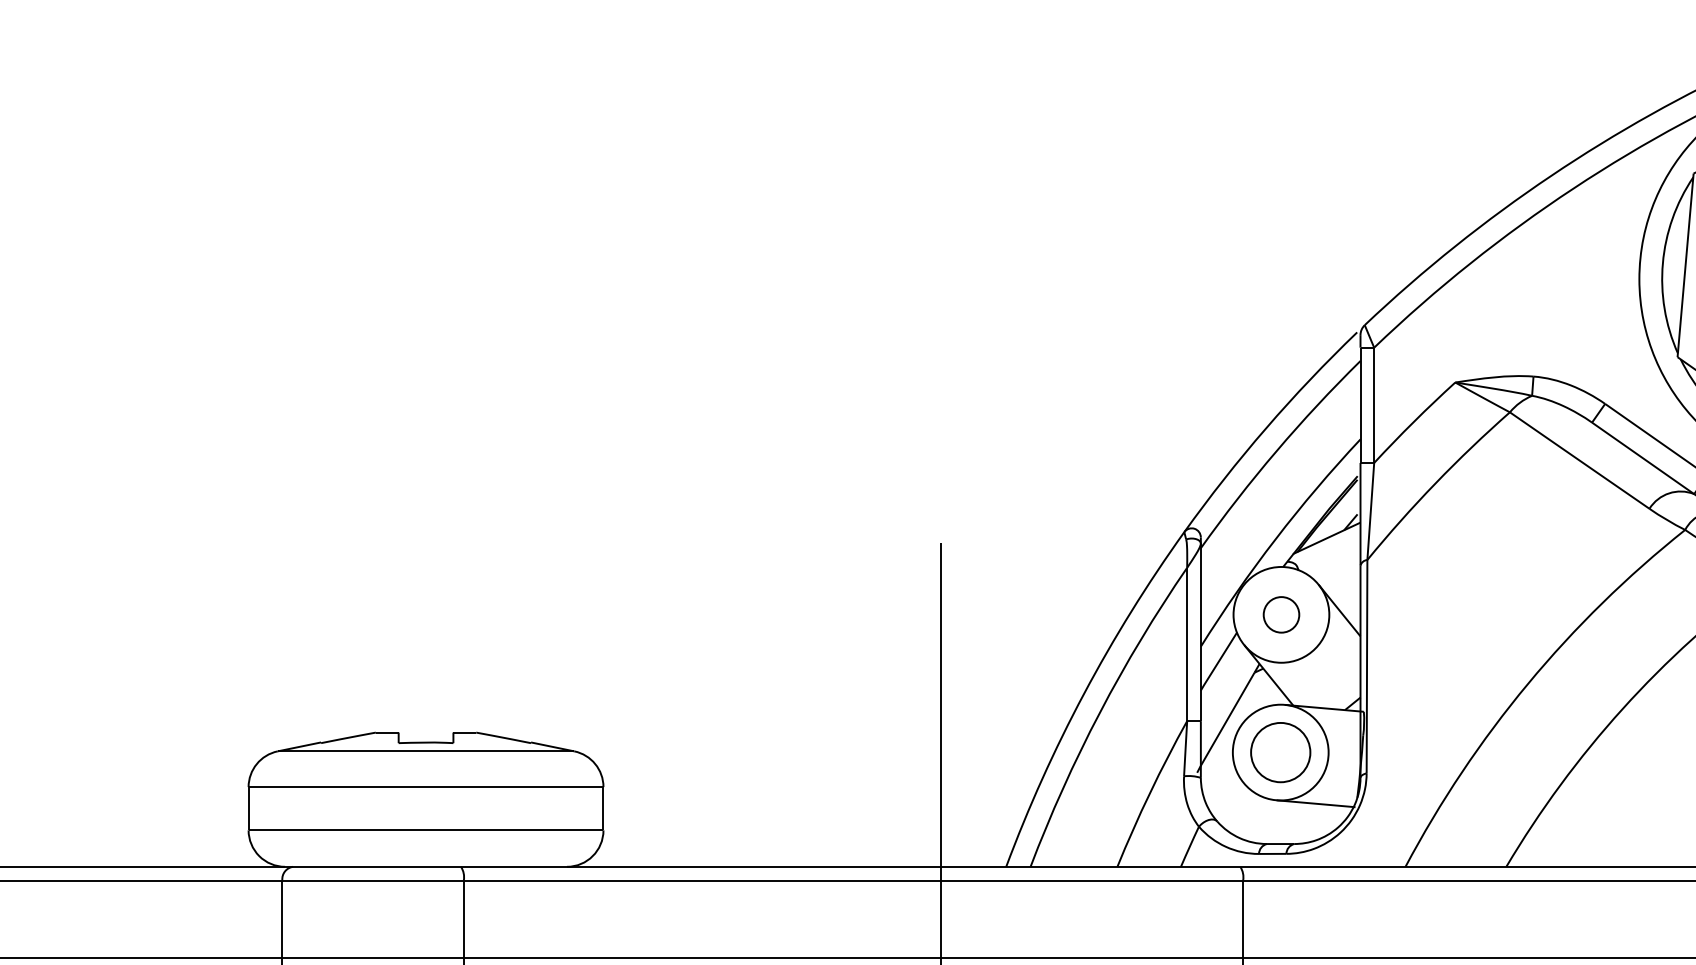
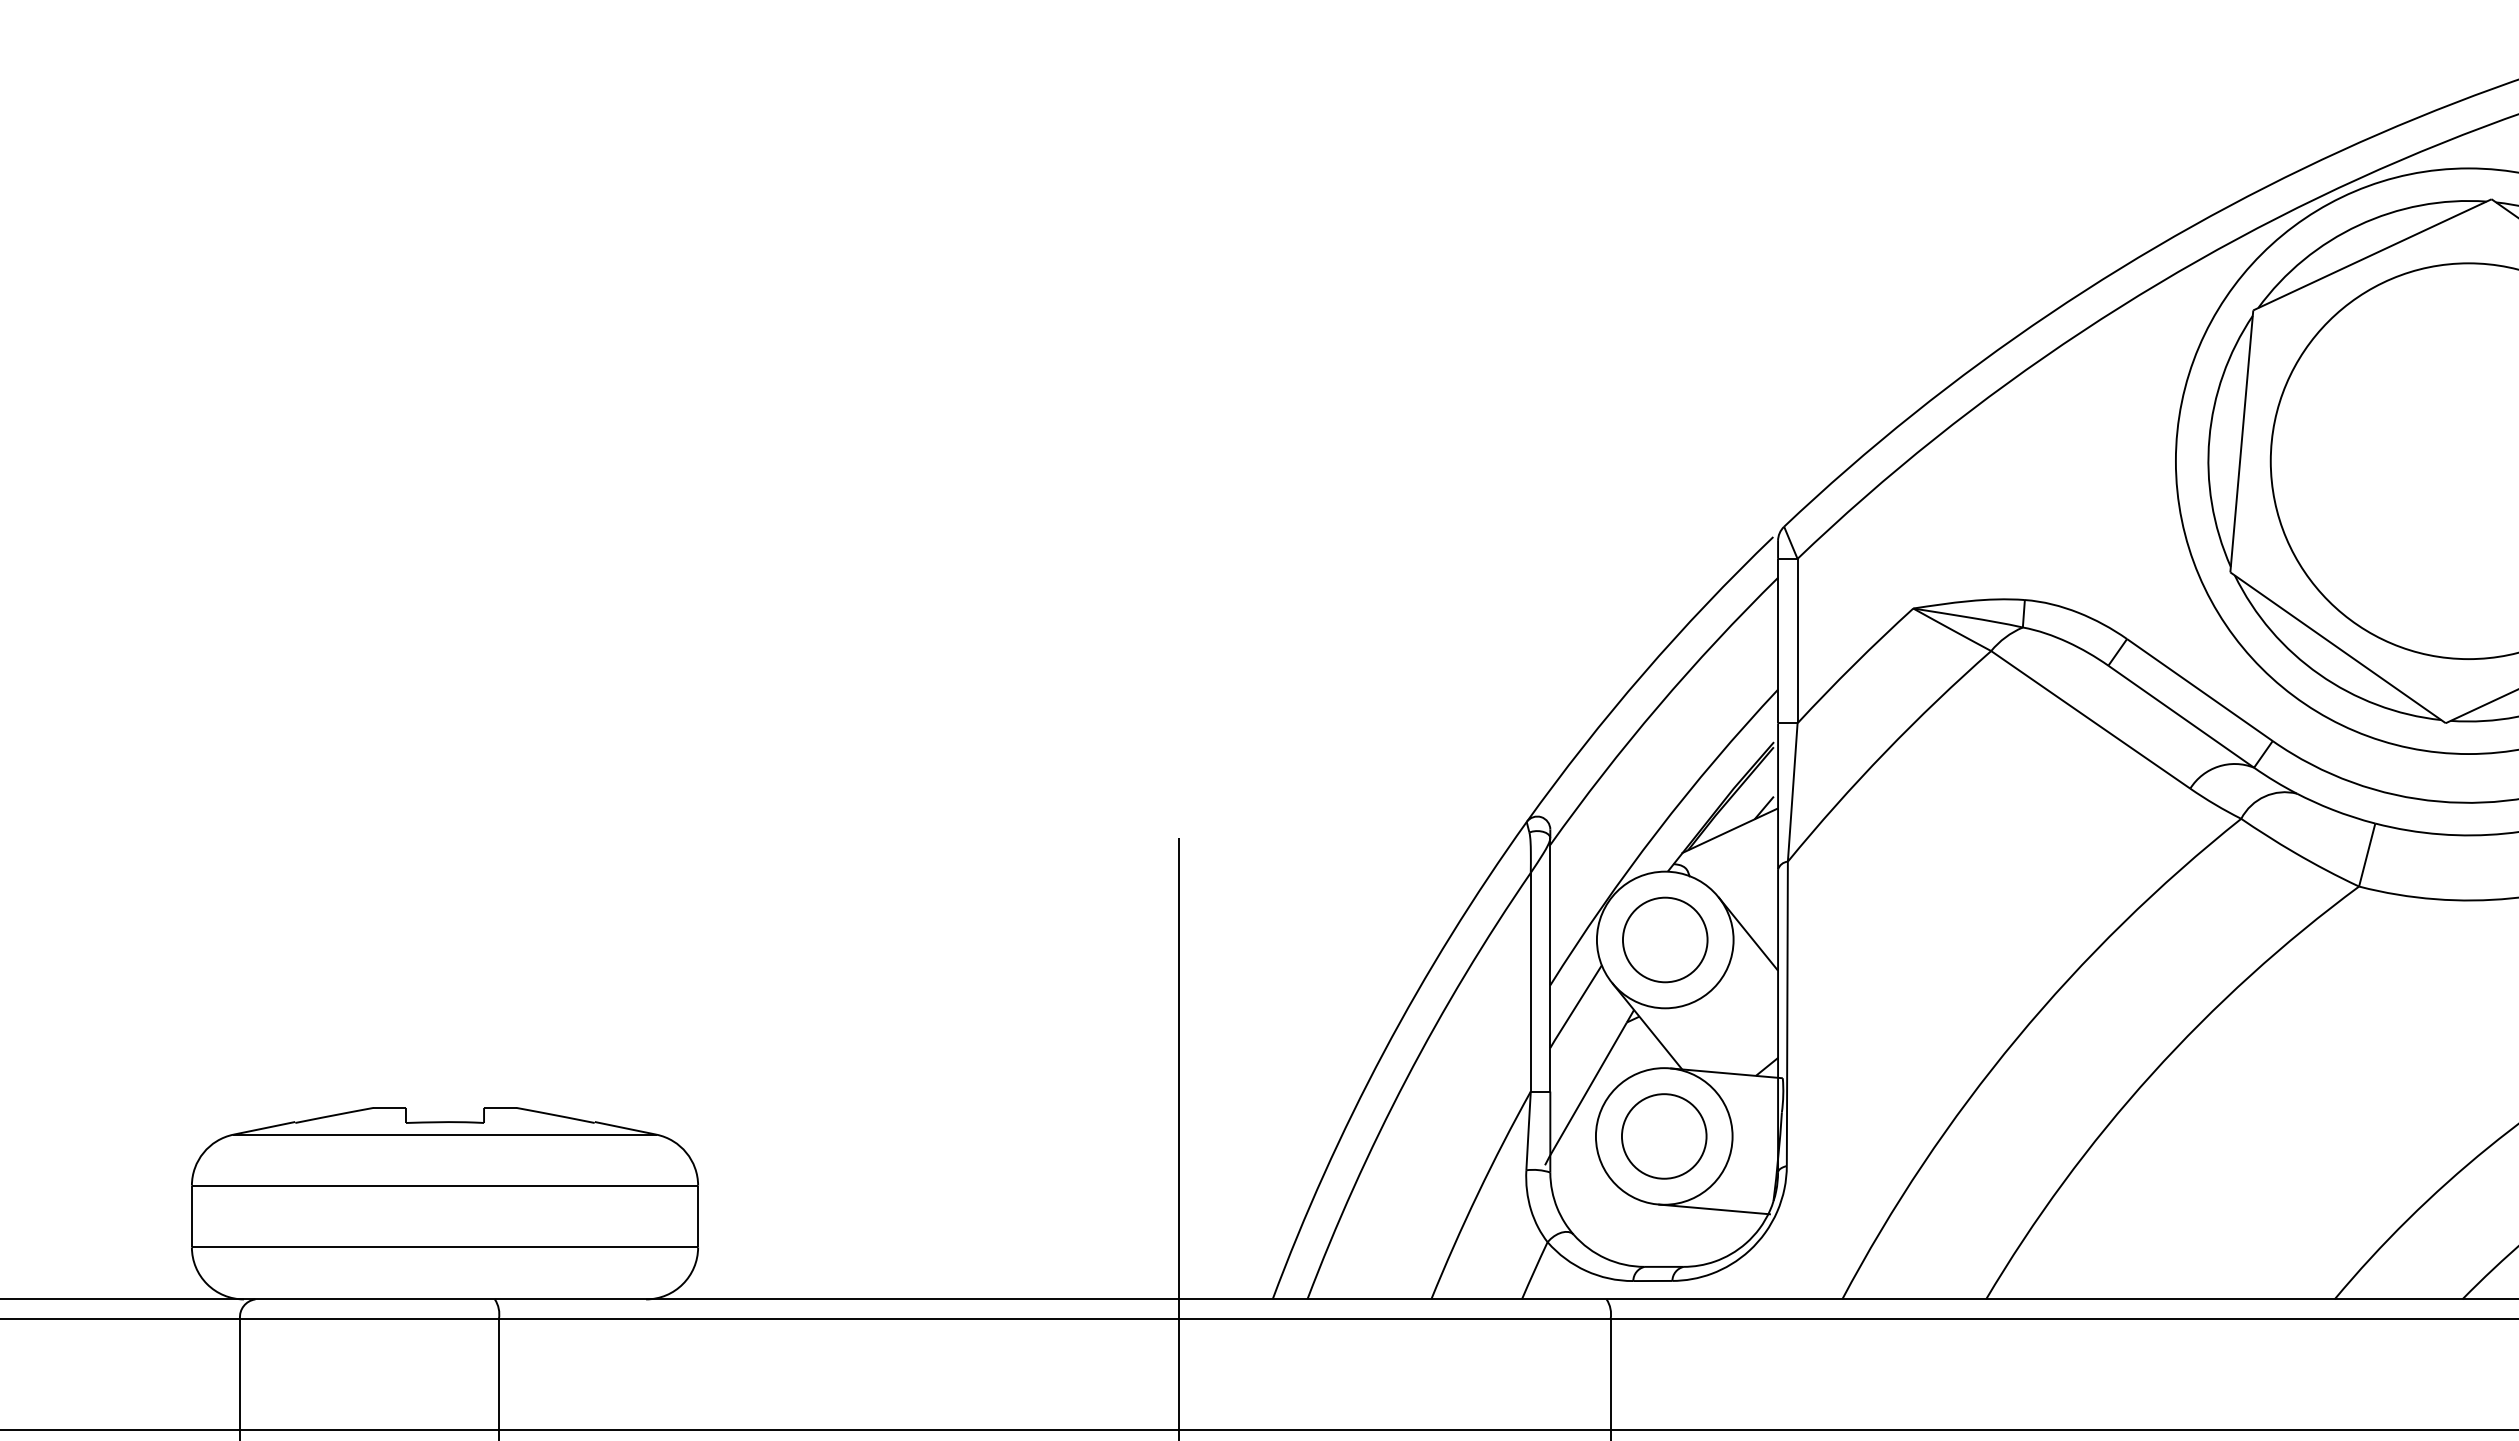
part: (1281, 614) -> (1665, 939), size x1.67

